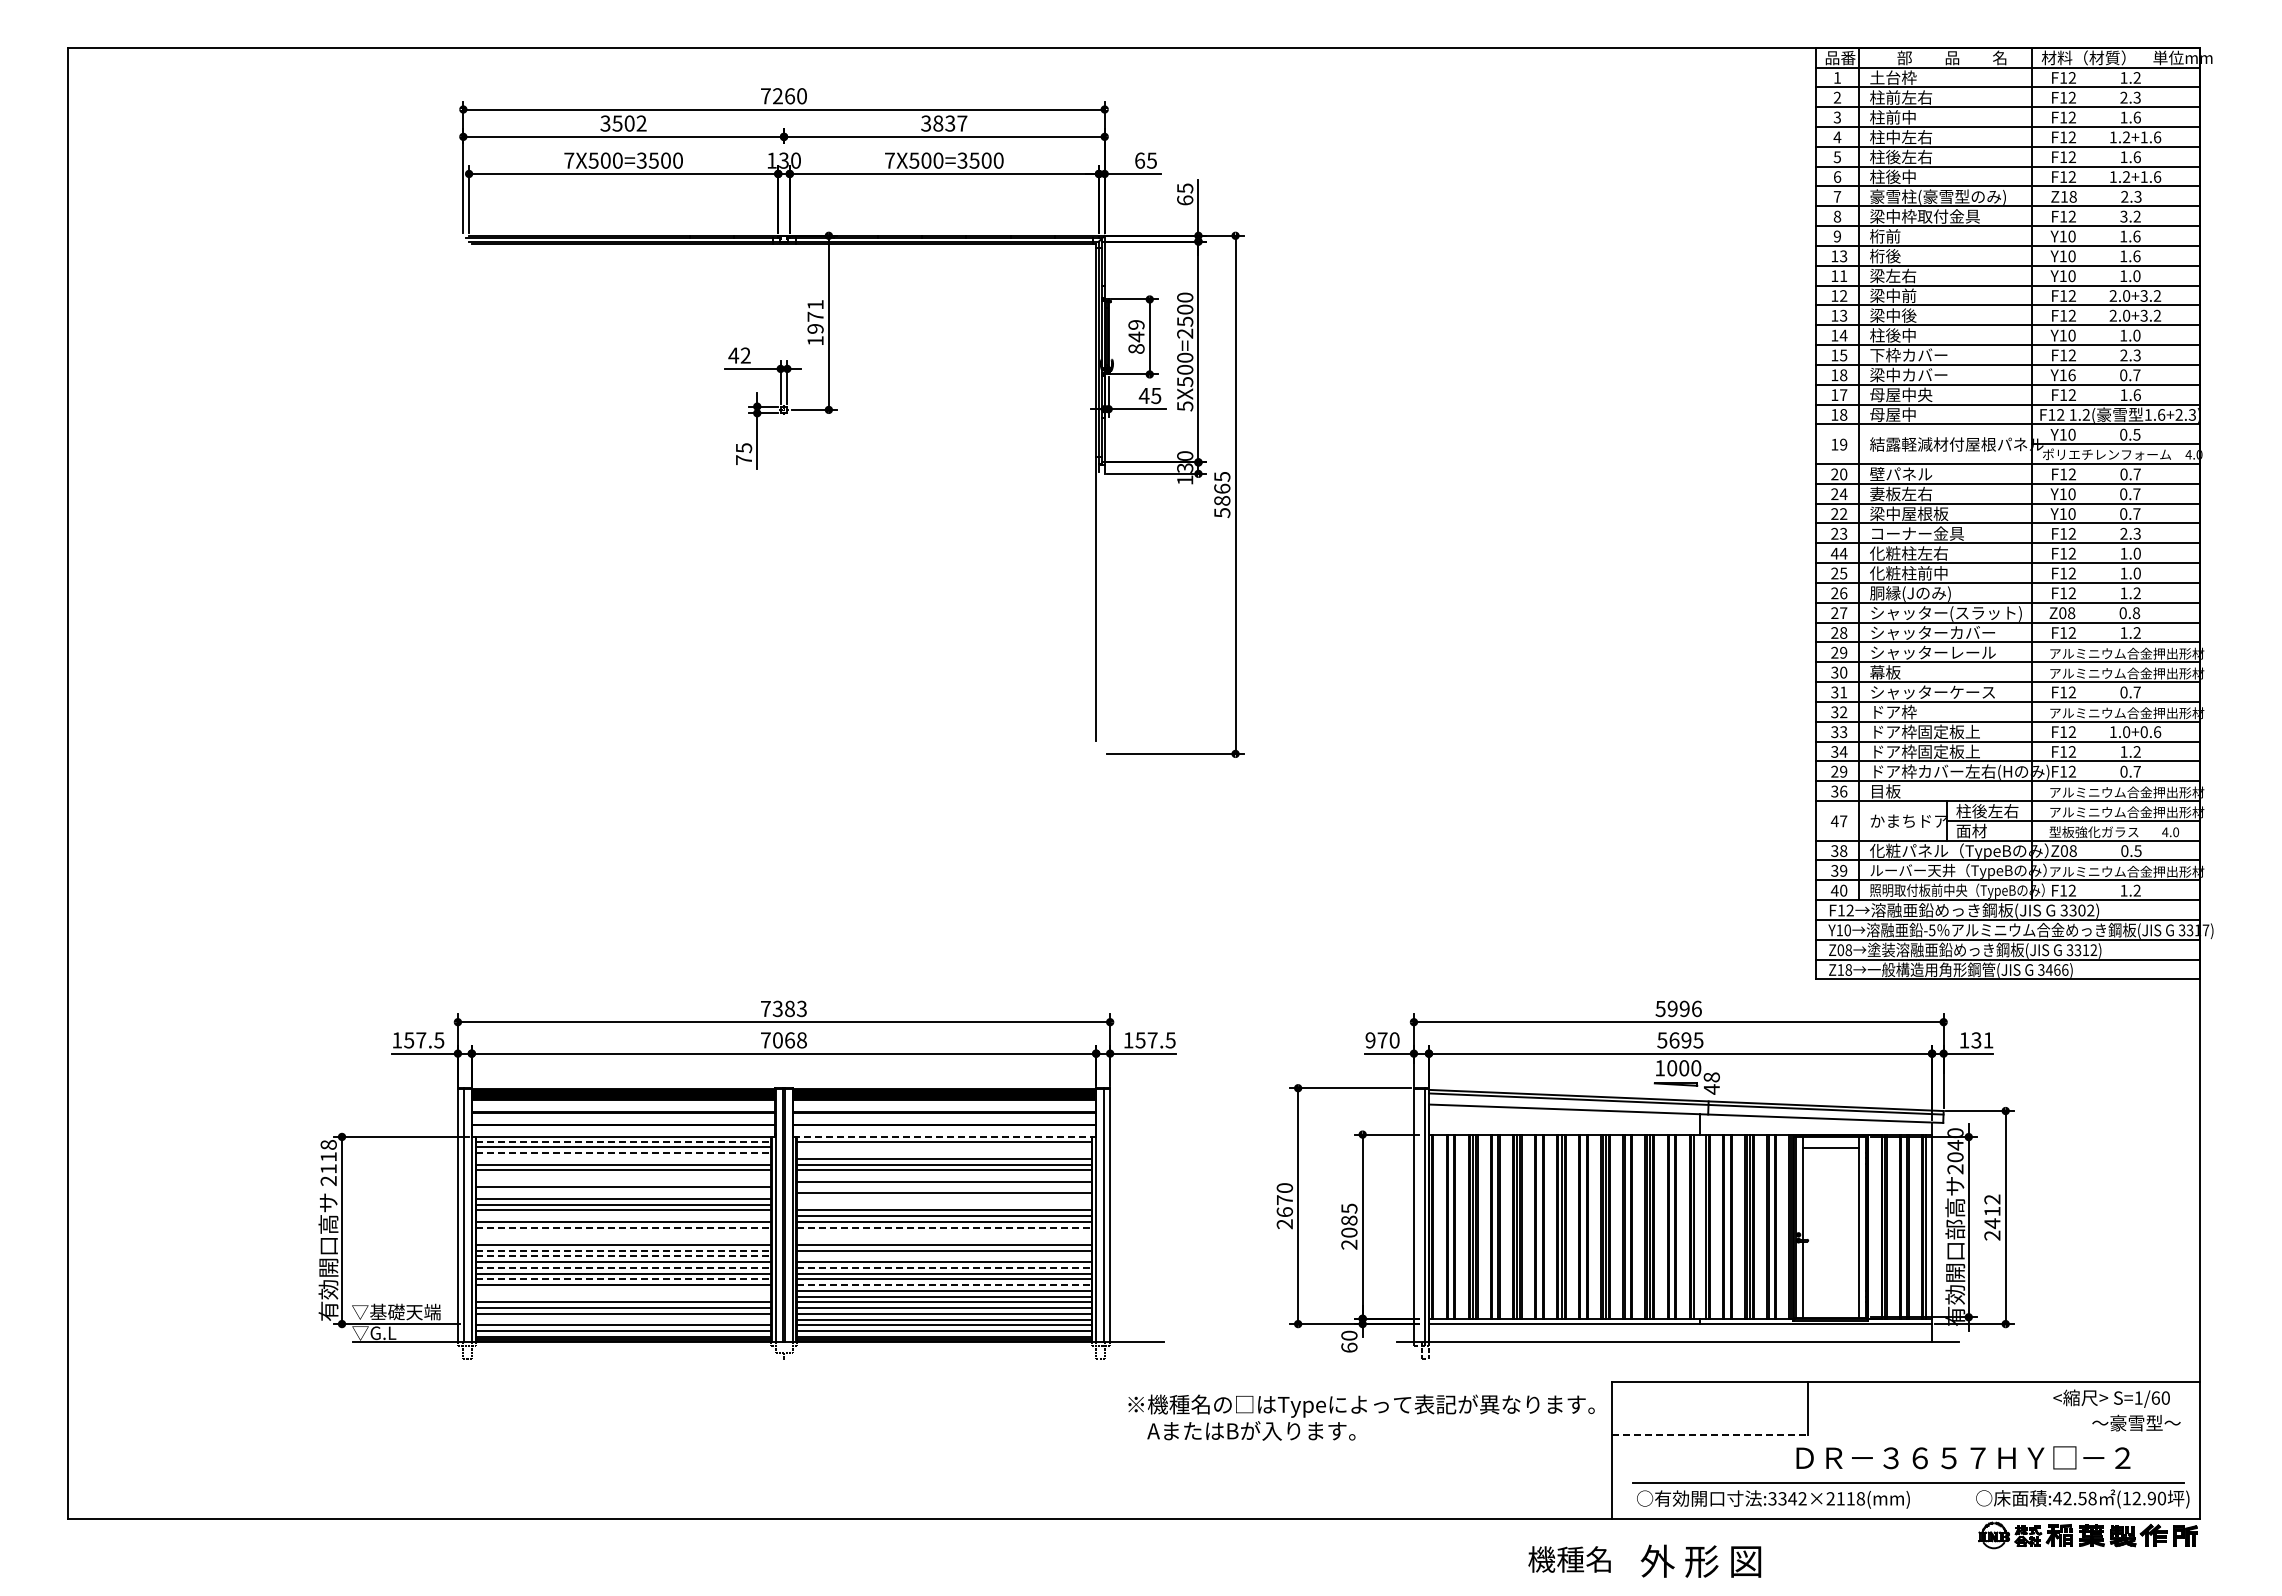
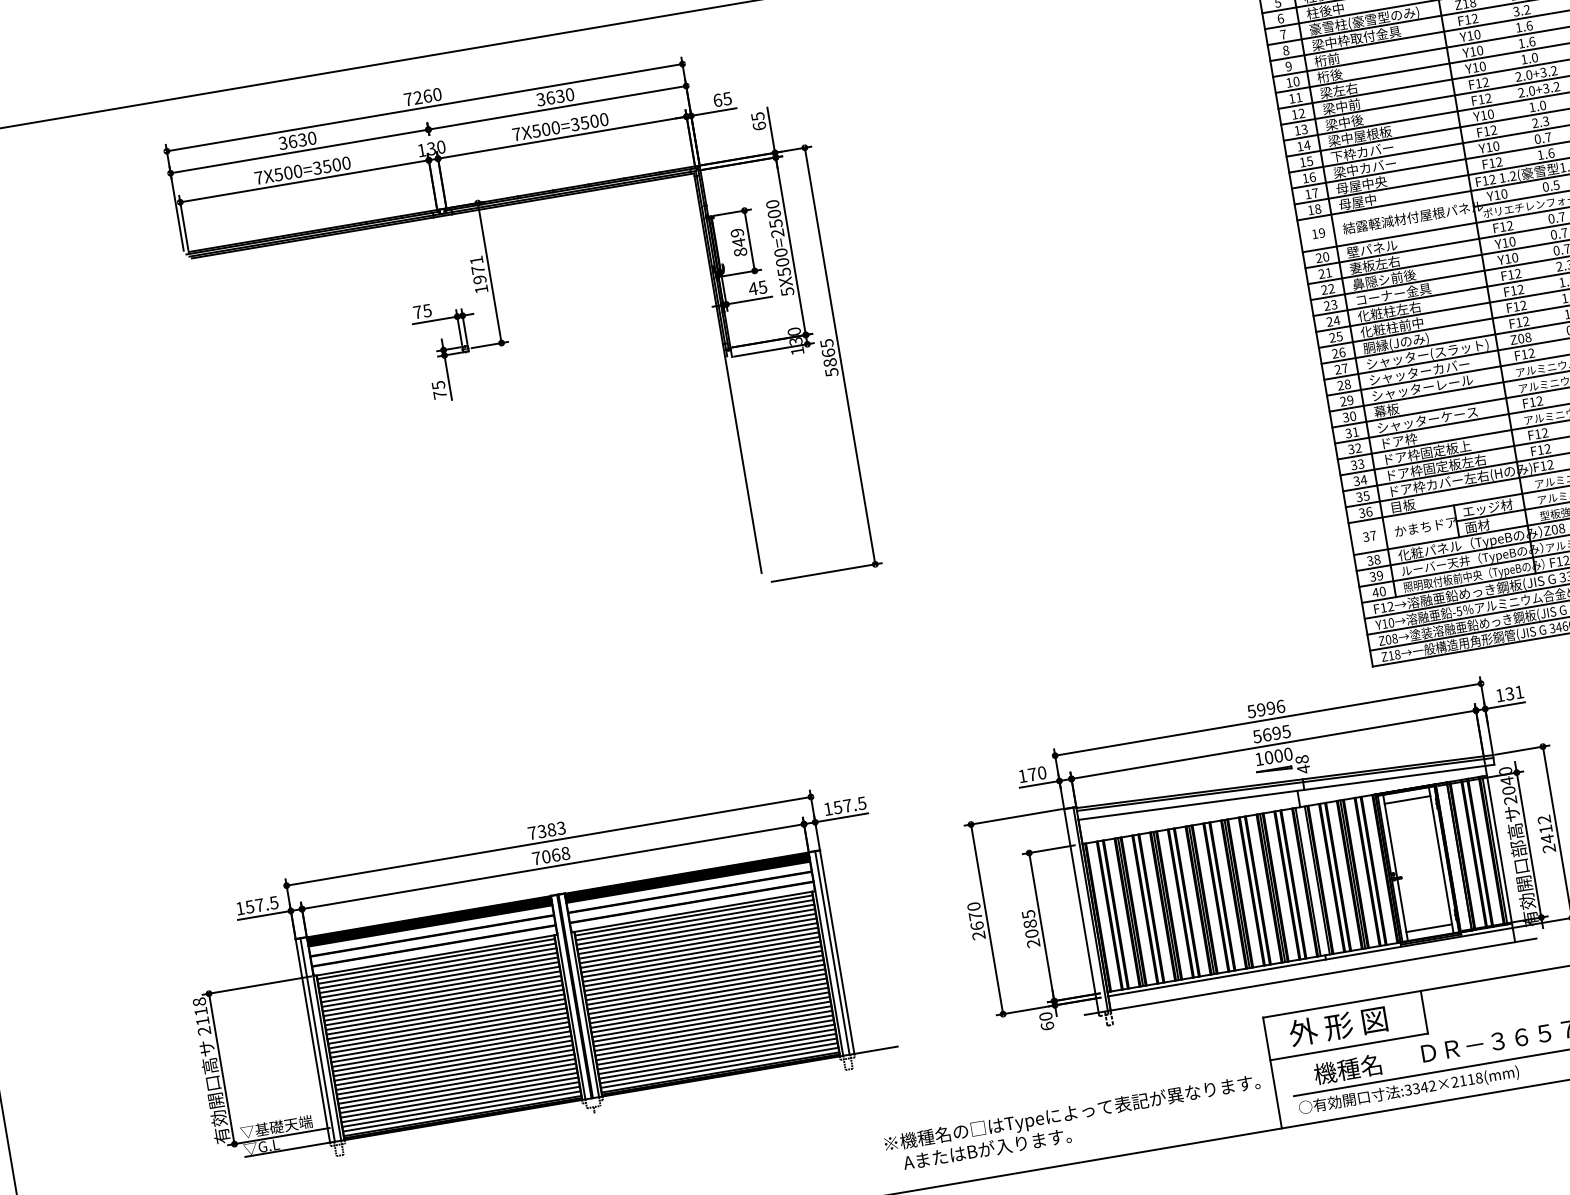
text: (629, 123) -> (302, 139), 3502 -> 3630
text: (950, 123) -> (560, 96), 3837 -> 3630
text: (1843, 256) -> (1296, 81), 13 -> 10
text: (1909, 335) -> (1360, 136), 柱後中 -> 梁中屋根板
text: (739, 355) -> (422, 311), 42 -> 75
text: (1843, 375) -> (1312, 177), 18 -> 16
text: (2071, 375) -> (1495, 146), Y16 -> Y10
text: (1843, 493) -> (1328, 272), 24 -> 21
text: (1909, 513) -> (1384, 279), 梁中屋根板 -> 鼻隠シ前後
text: (1834, 553) -> (1329, 321), 44 -> 24
text: (1980, 751) -> (1473, 461), ドア枠固定板上 -> ドア枠固定板左右
text: (1839, 771) -> (1363, 496), 29 -> 35
text: (1987, 811) -> (1487, 508), 柱後左右 -> エッジ材
text: (1834, 821) -> (1365, 537), 47 -> 37
text: (1370, 1040) -> (1022, 776), 970 -> 170
line: (944, 1136) -> (693, 911), dashed -> solid
line: (623, 1141) -> (435, 959), dashed -> solid
line: (943, 1147) -> (694, 920), added
line: (623, 1153) -> (437, 968), dashed -> solid
line: (943, 1153) -> (694, 925), added
line: (623, 1158) -> (438, 972), added
line: (623, 1176) -> (440, 987), added
line: (943, 1176) -> (697, 943), added
line: (623, 1181) -> (441, 991), added
line: (943, 1187) -> (699, 952), added
line: (623, 1193) -> (443, 1000), added
line: (943, 1198) -> (700, 961), added
line: (943, 1204) -> (701, 966), added
line: (623, 1216) -> (446, 1019), added
line: (623, 1227) -> (447, 1028), dashed -> solid
line: (944, 1227) -> (705, 984), dashed -> solid
line: (623, 1233) -> (448, 1033), added
line: (943, 1233) -> (705, 989), added
line: (623, 1239) -> (449, 1037), added
line: (943, 1239) -> (706, 994), added
line: (623, 1250) -> (450, 1046), dashed -> solid
line: (623, 1256) -> (451, 1051), dashed -> solid
line: (943, 1256) -> (708, 1008), added
line: (623, 1267) -> (453, 1060), dashed -> solid
line: (944, 1267) -> (711, 1016), dashed -> solid
line: (623, 1279) -> (454, 1070), dashed -> solid
line: (944, 1285) -> (713, 1031), dashed -> solid
line: (623, 1290) -> (456, 1078), added
line: (623, 1296) -> (457, 1083), added
line: (1830, 1307) -> (1428, 928), added
line: (623, 1319) -> (460, 1102), added
text: (1361, 1417) -> (1073, 1123), moved
line: (1710, 1434) -> (1349, 1046), dashed -> solid
text: (1569, 1559) -> (1347, 1069), moved
text: (1700, 1560) -> (1337, 1025), moved

